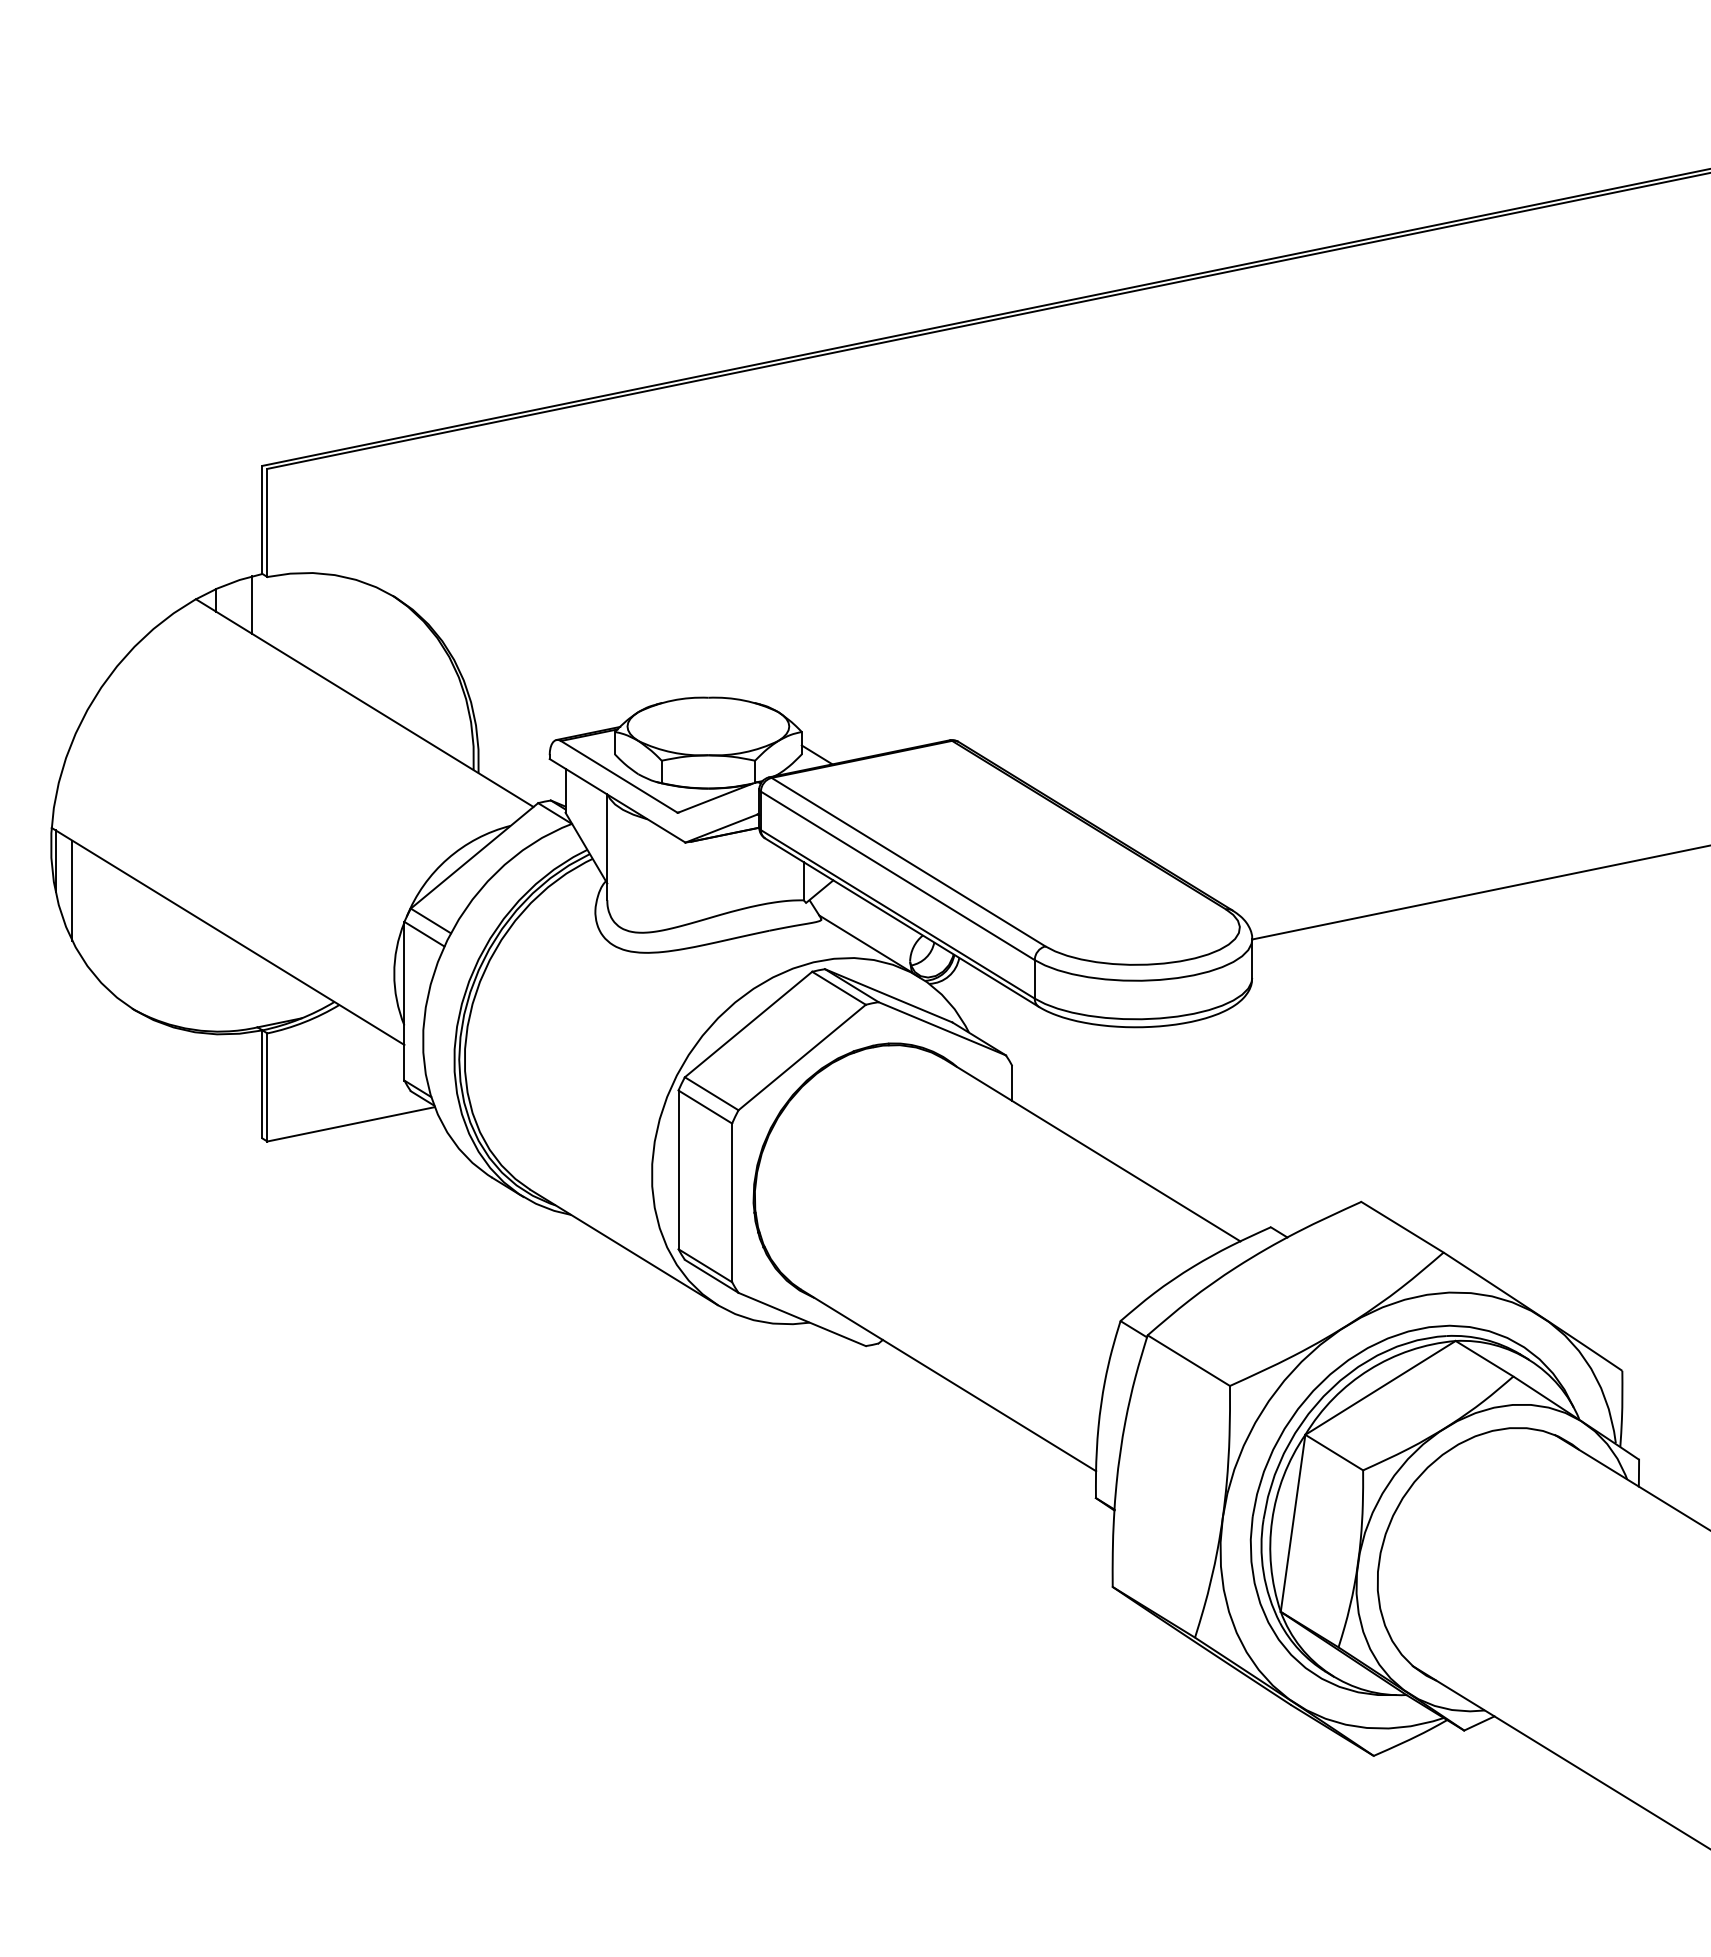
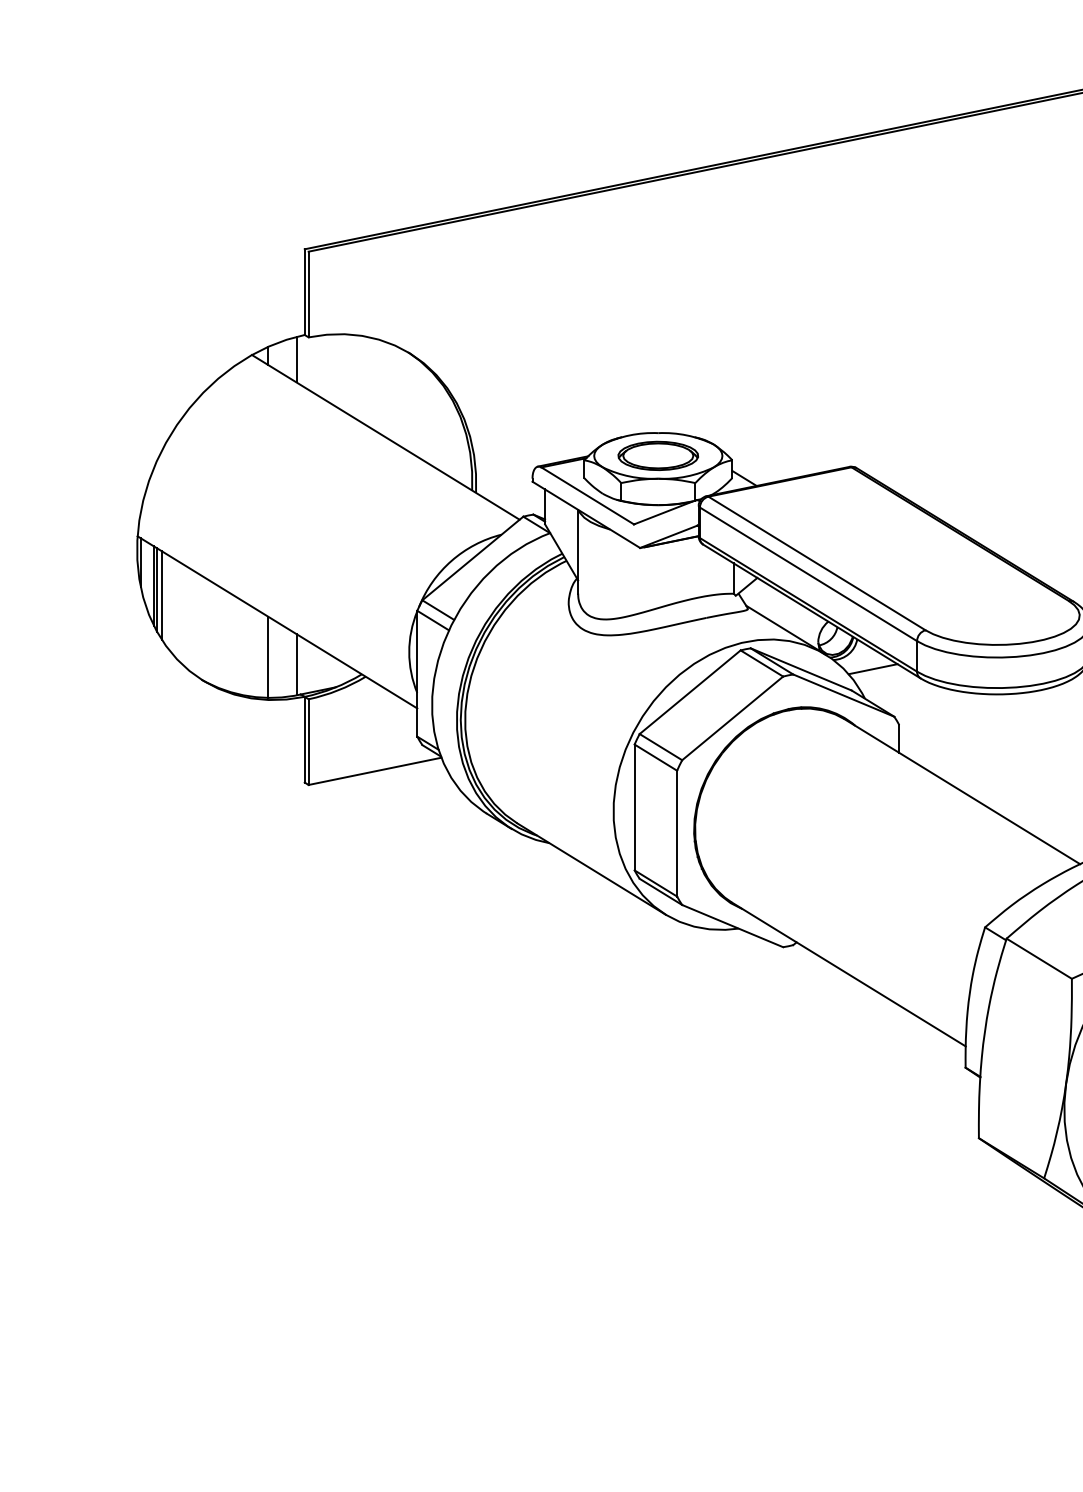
part: (708, 726) -> (658, 455), added
line: (76, 896) -> (157, 590), added
line: (82, 902) -> (162, 595), added
line: (216, 980) -> (268, 657), added
line: (252, 989) -> (296, 664), added
line: (979, 995) -> (873, 669), added

